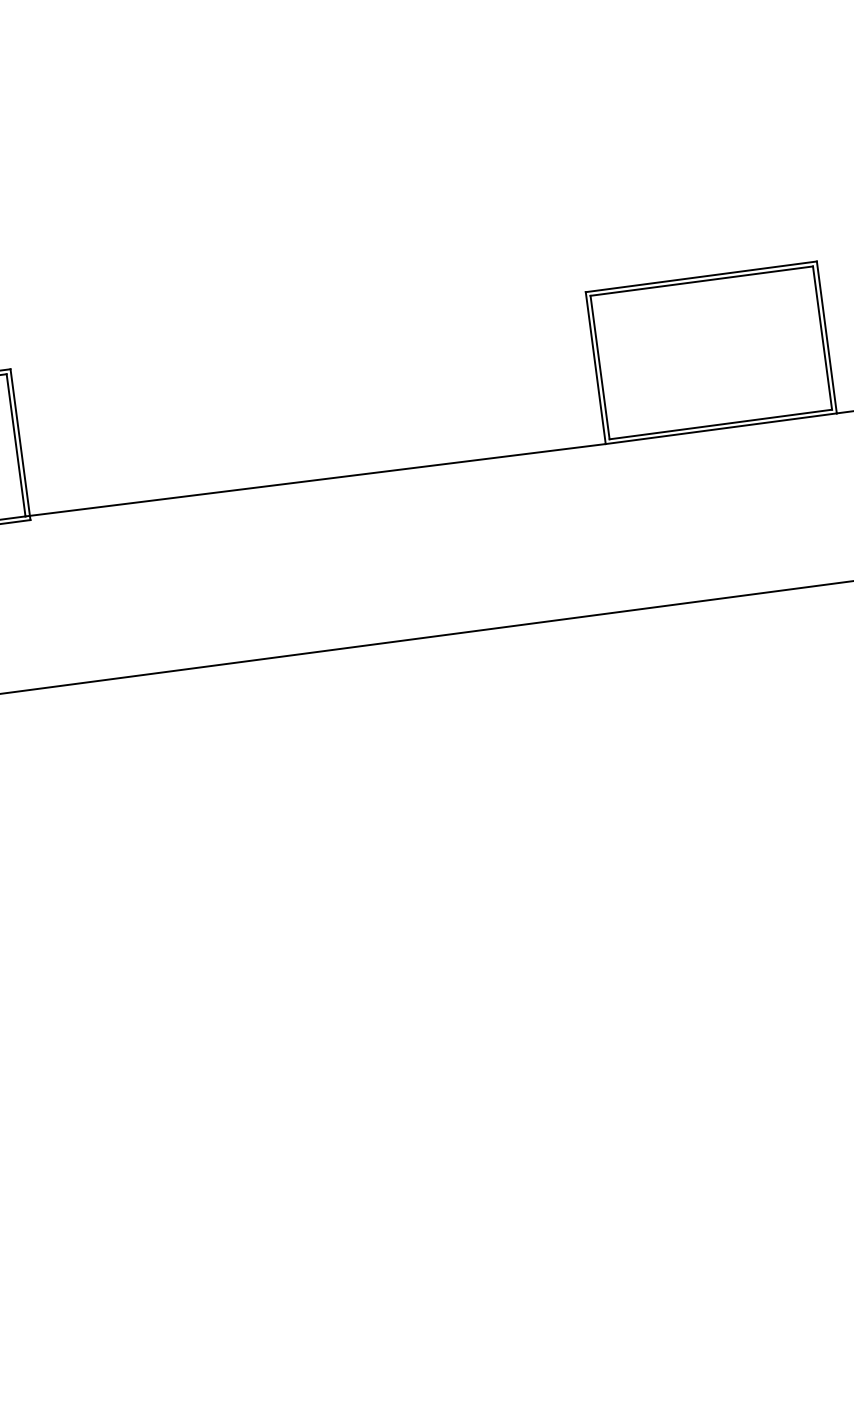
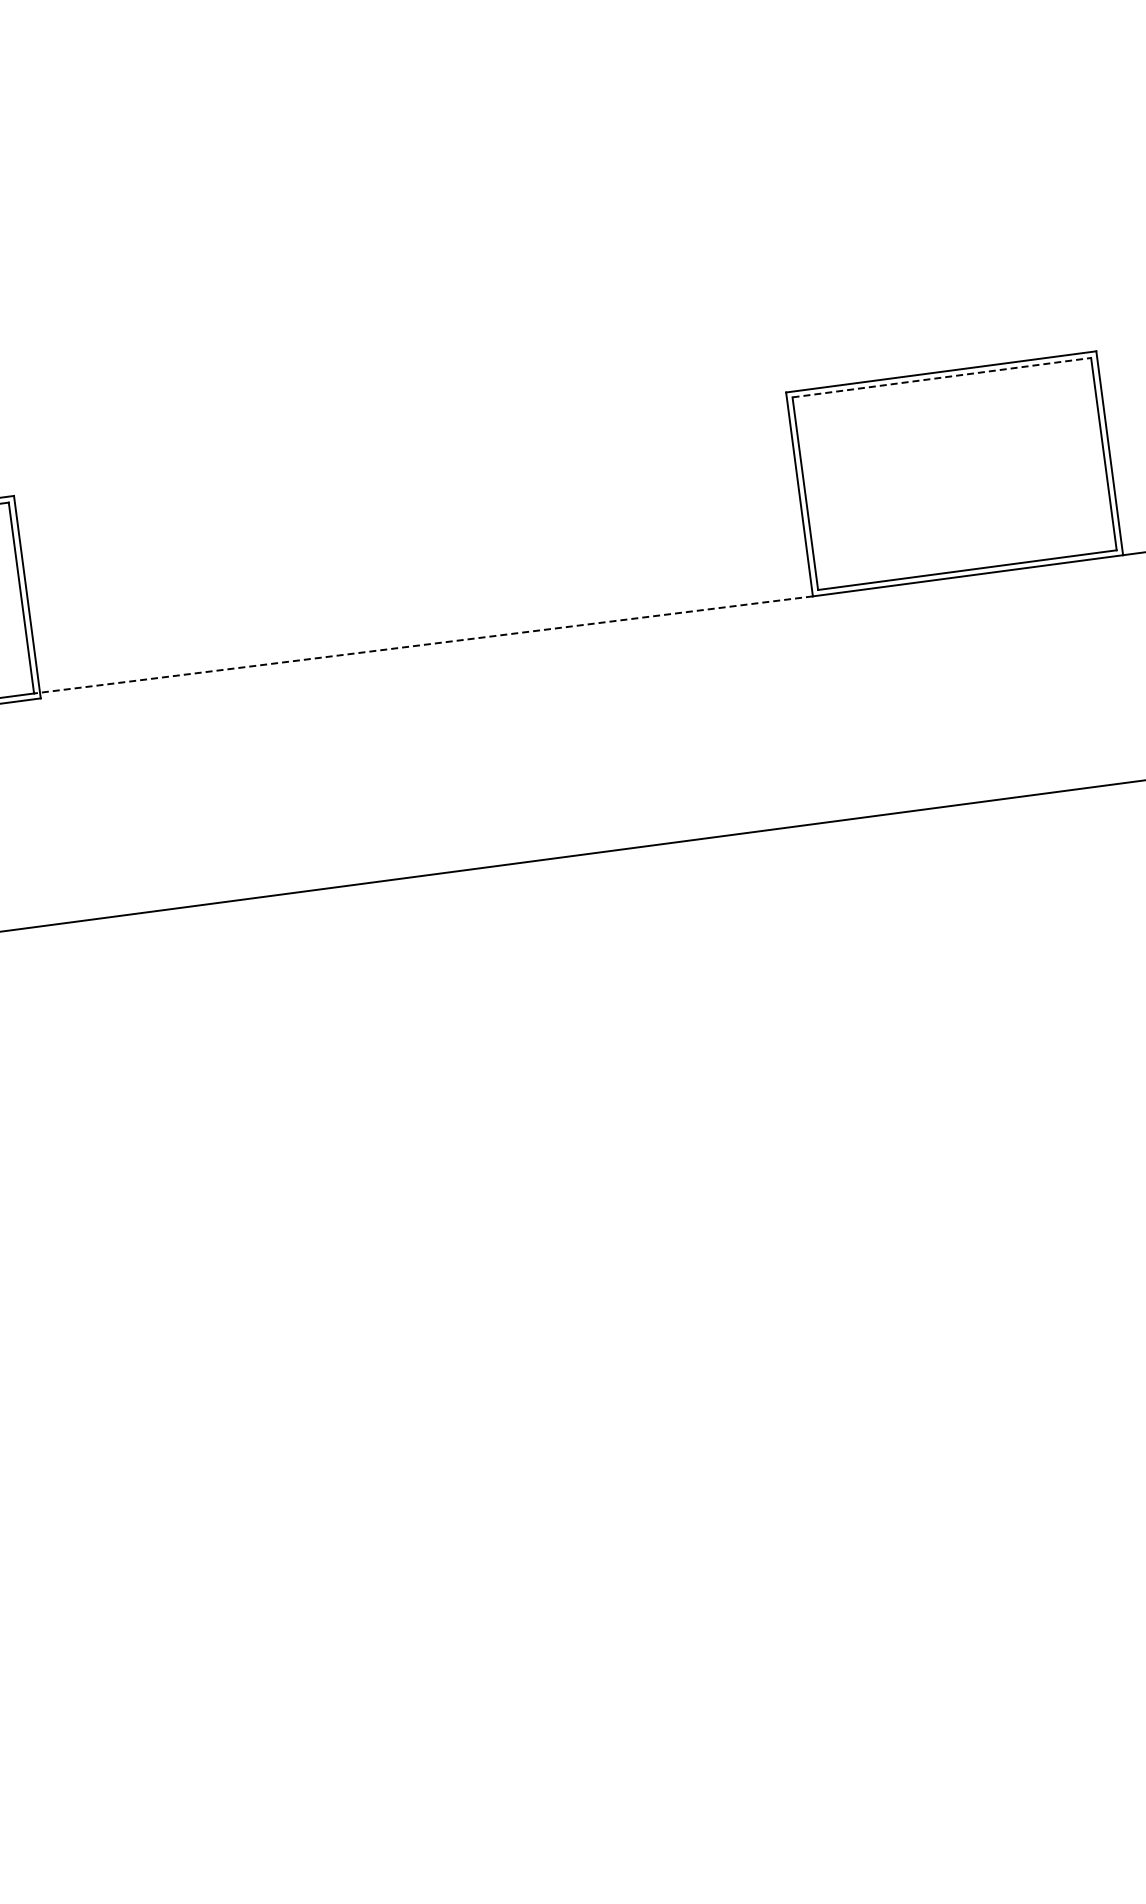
line: (701, 280) -> (941, 377), solid -> dashed
line: (315, 480) -> (423, 645), solid -> dashed

